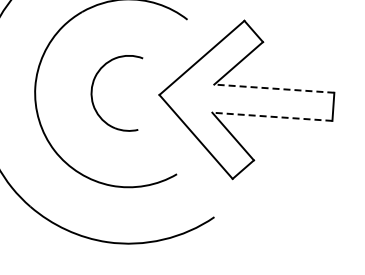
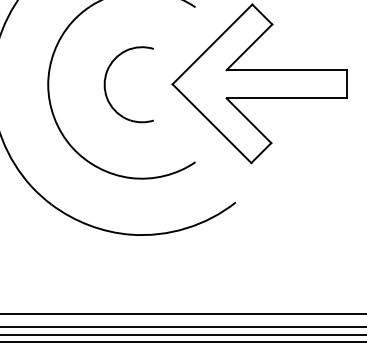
line: (274, 88) -> (286, 70), dashed -> solid
line: (272, 116) -> (286, 98), dashed -> solid

